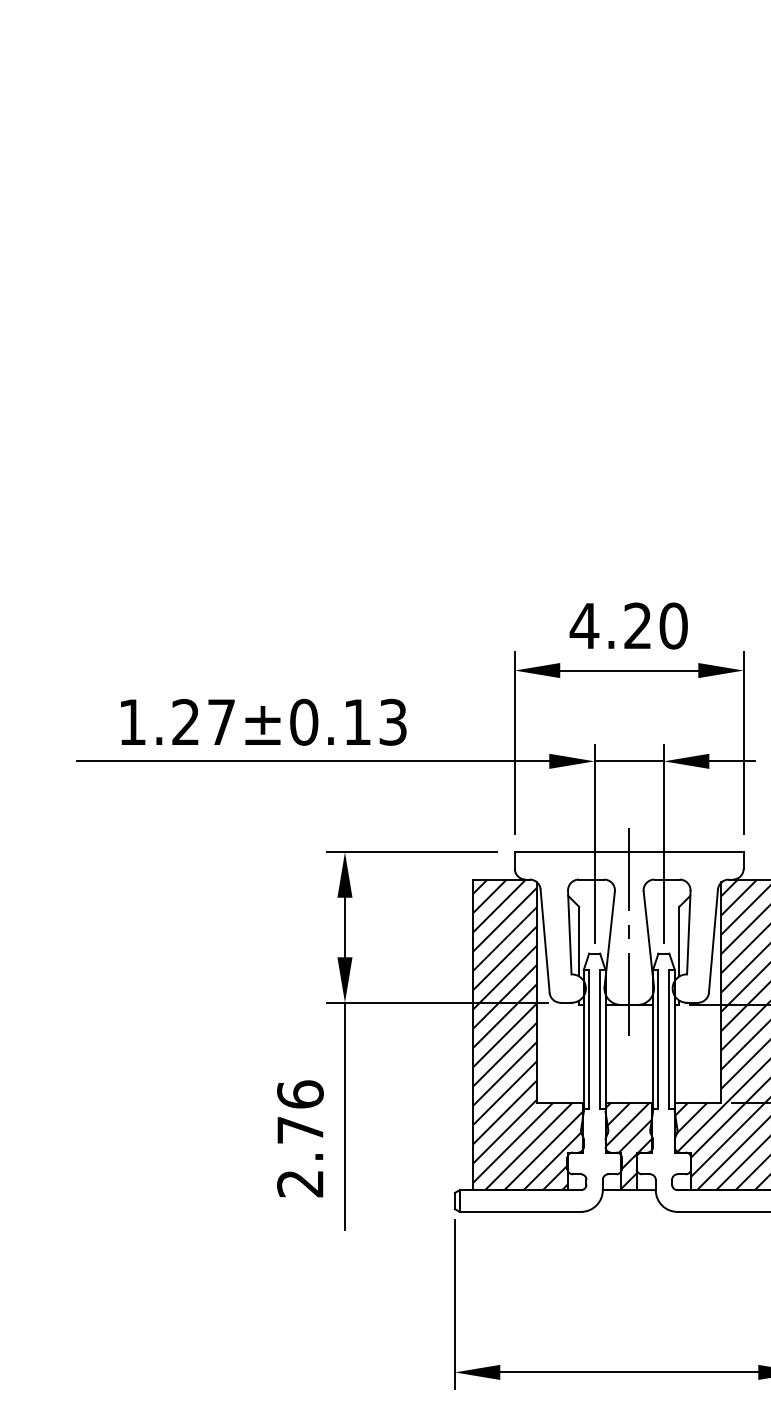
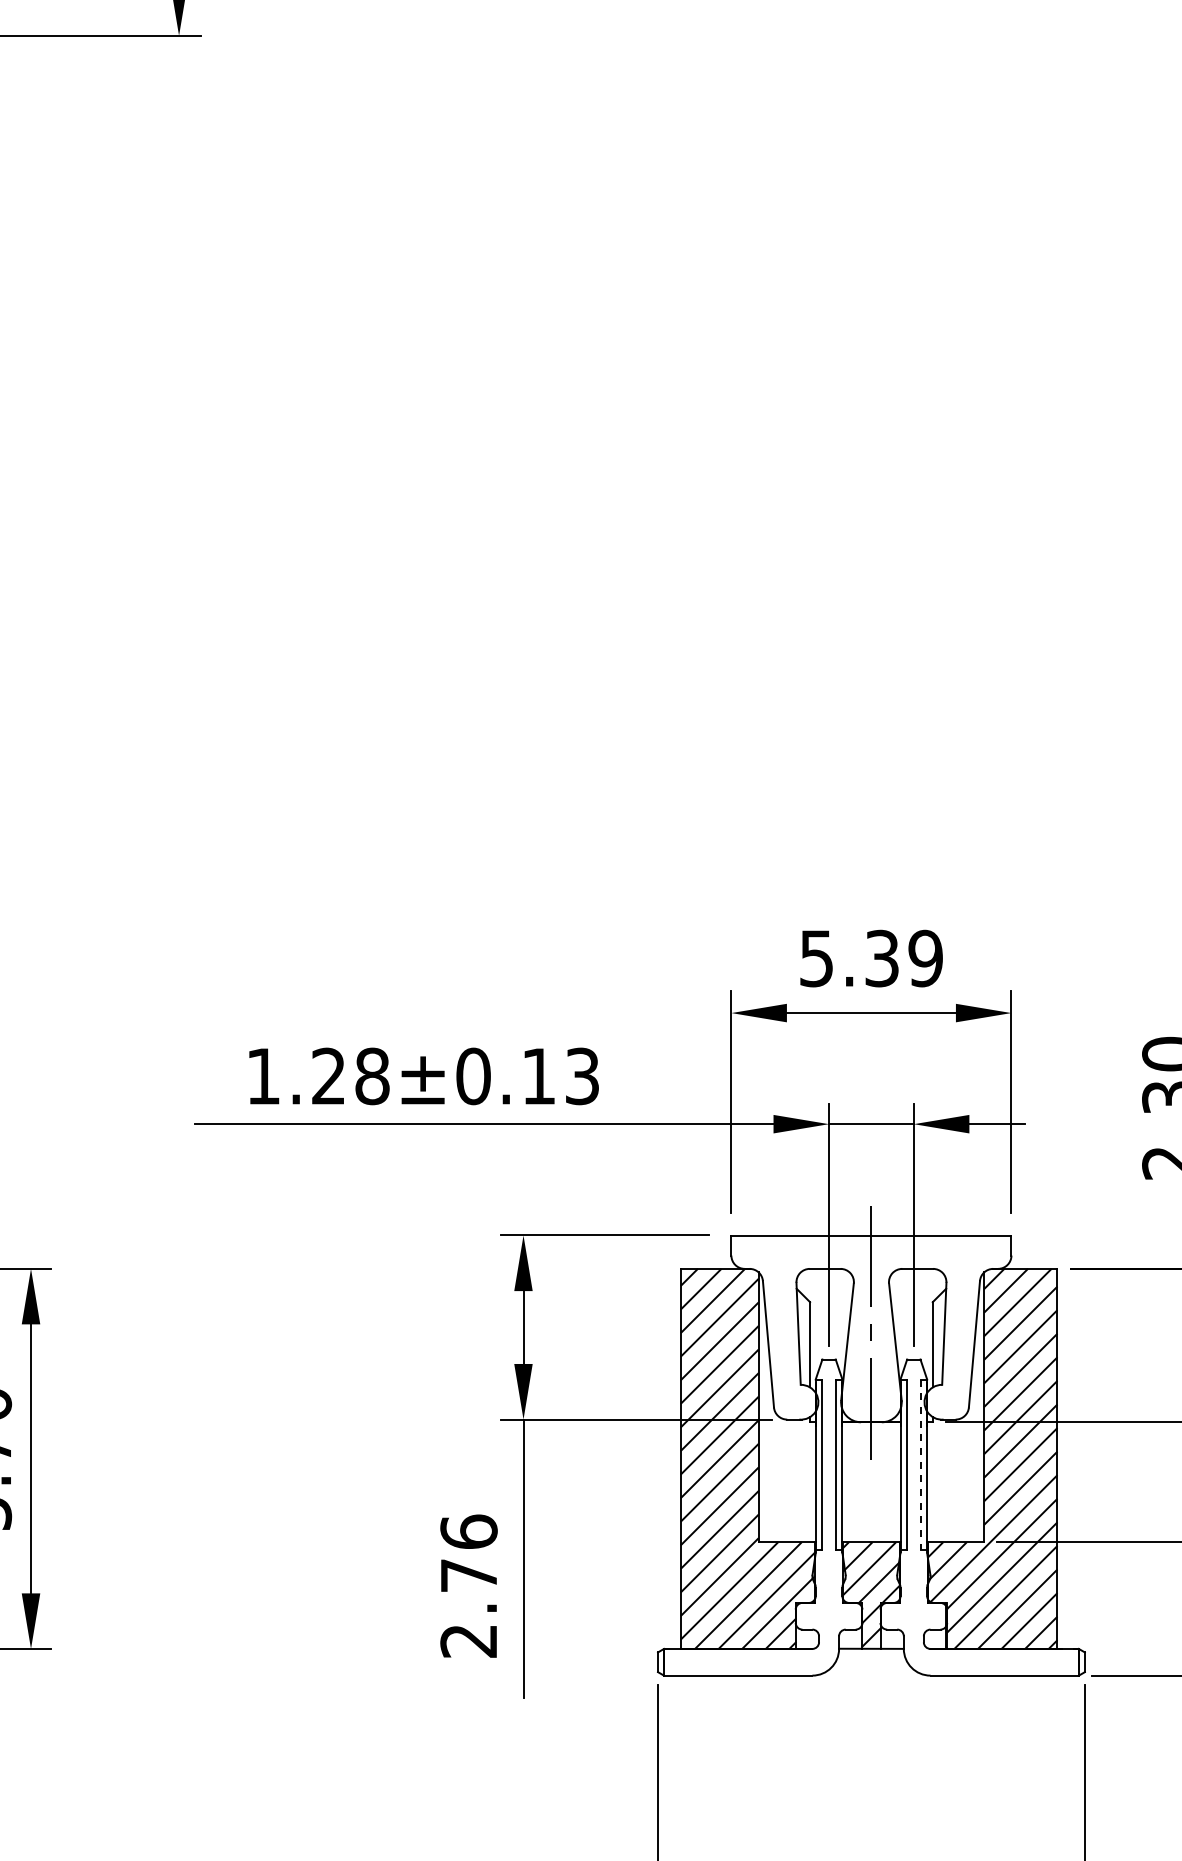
text: (628, 625) -> (870, 958), 4.20 -> 5.39
text: (221, 722) -> (372, 1076), 1.27±0.13 -> 1.28±0.13
line: (669, 1040) -> (920, 1465), solid -> dashed

